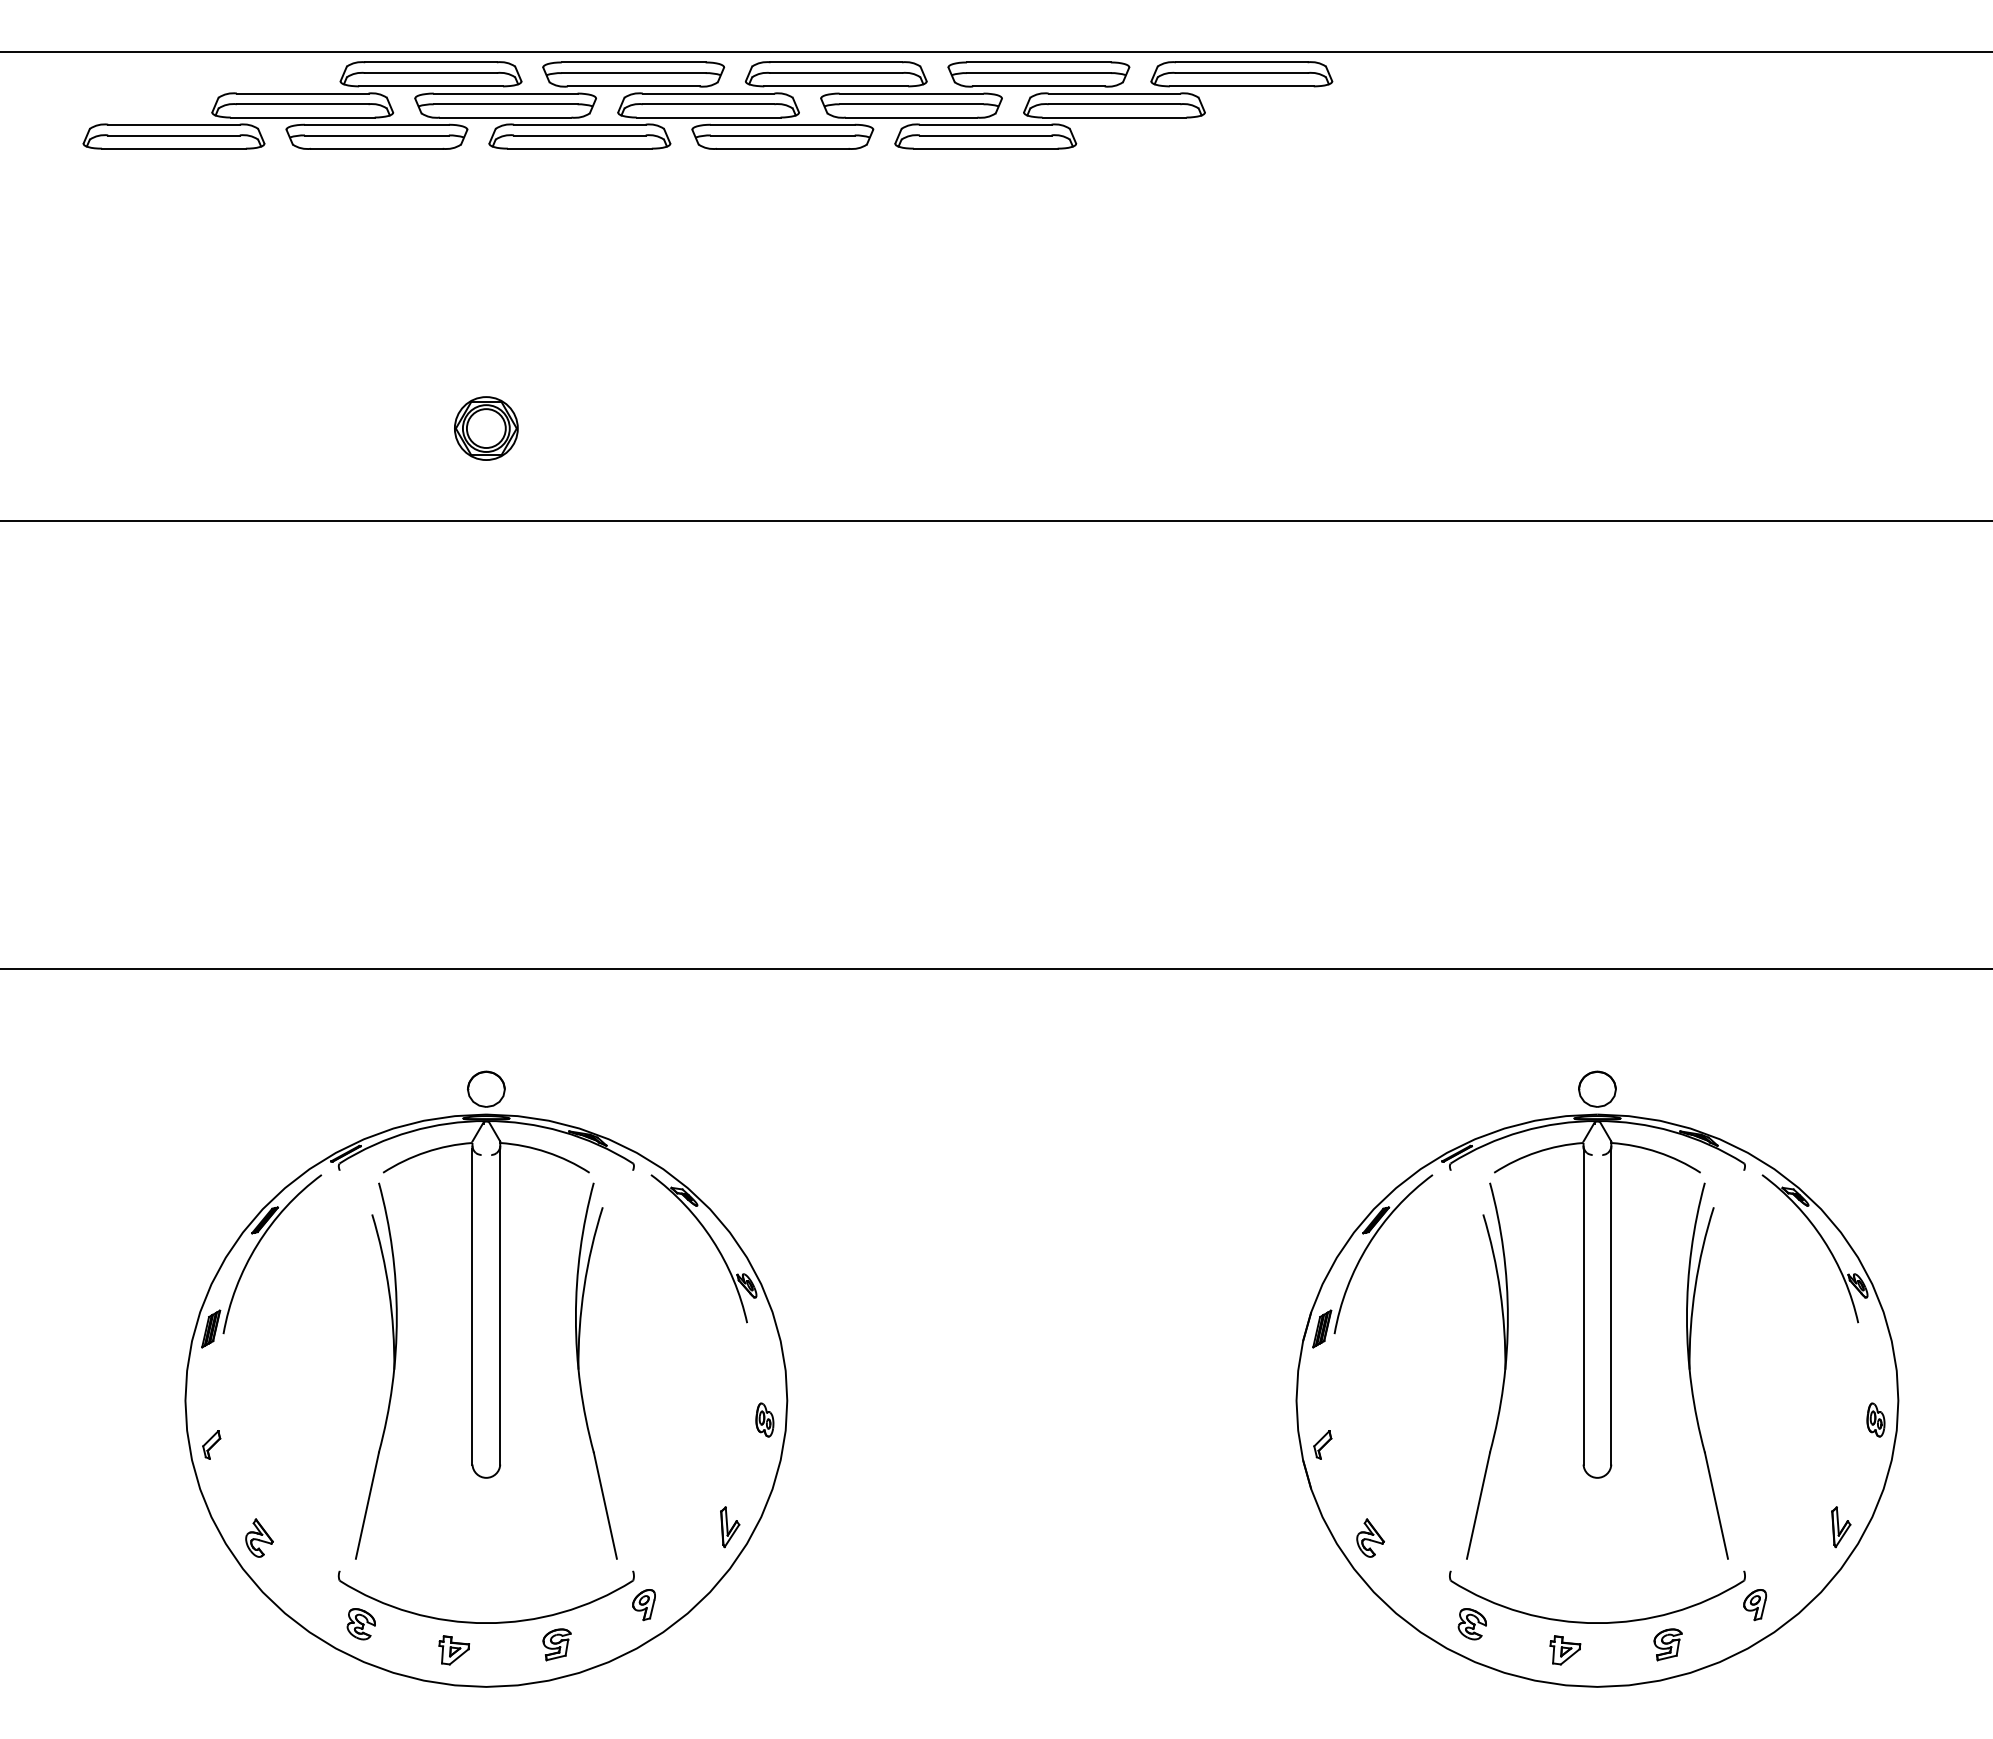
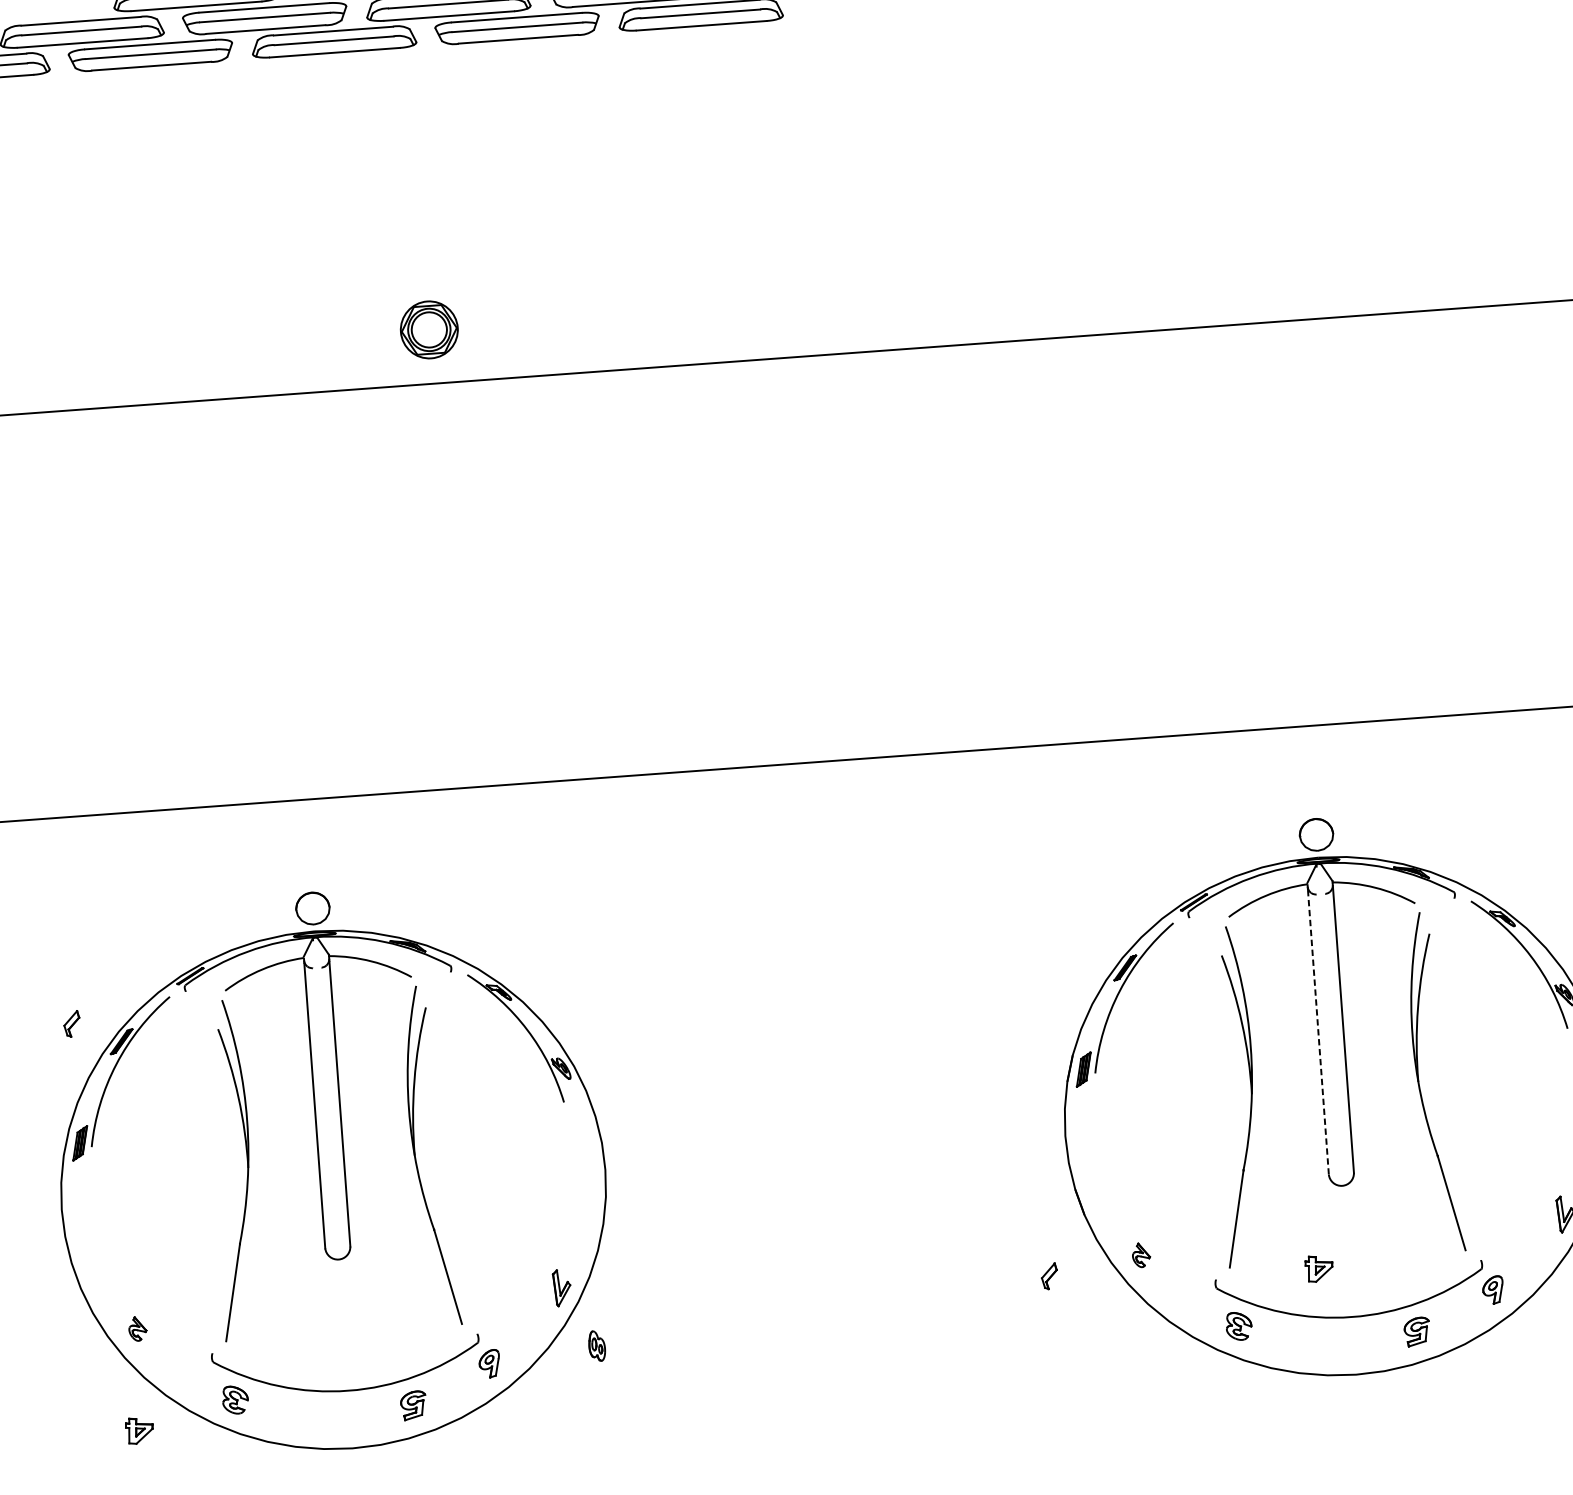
part: (486, 428) -> (429, 329), moved
line: (1583, 1306) -> (1318, 1031), solid -> dashed
part: (764, 1419) -> (596, 1345), moved
part: (211, 1444) -> (71, 1023), moved
part: (1322, 1444) -> (1049, 1276), moved
part: (259, 1537) -> (137, 1328), size x0.7
part: (1370, 1537) -> (1141, 1254), size x0.7
part: (454, 1650) -> (139, 1430), moved
part: (1565, 1650) -> (1319, 1268), moved

